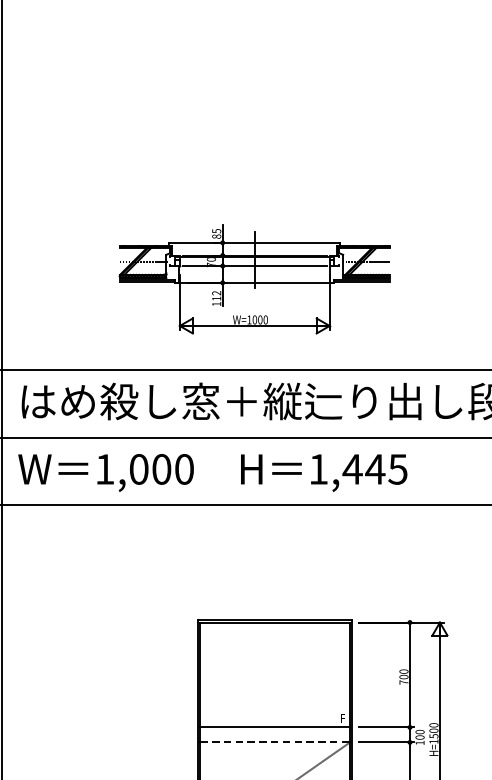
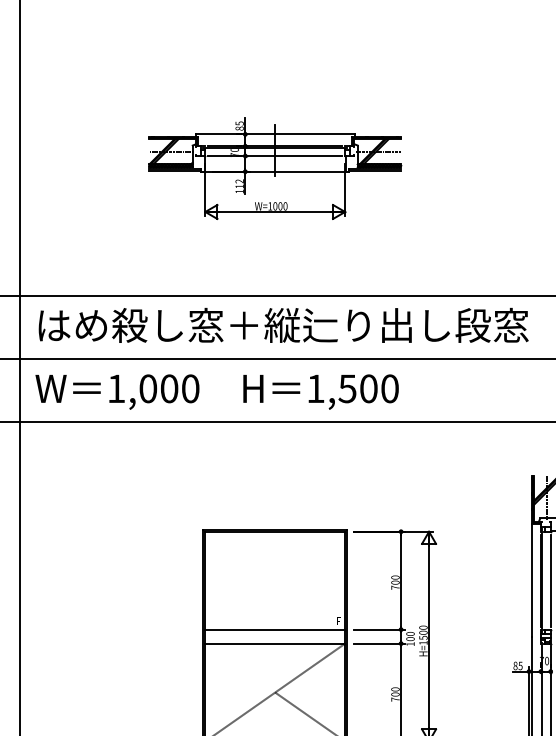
part: (255, 279) -> (275, 168), moved
text: (375, 469) -> (368, 388), 1,445 -> 1,500
line: (275, 742) -> (275, 643), dashed -> solid

